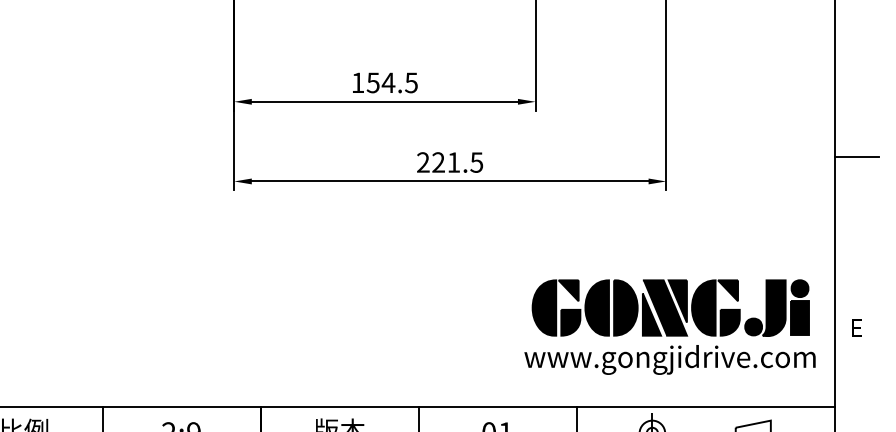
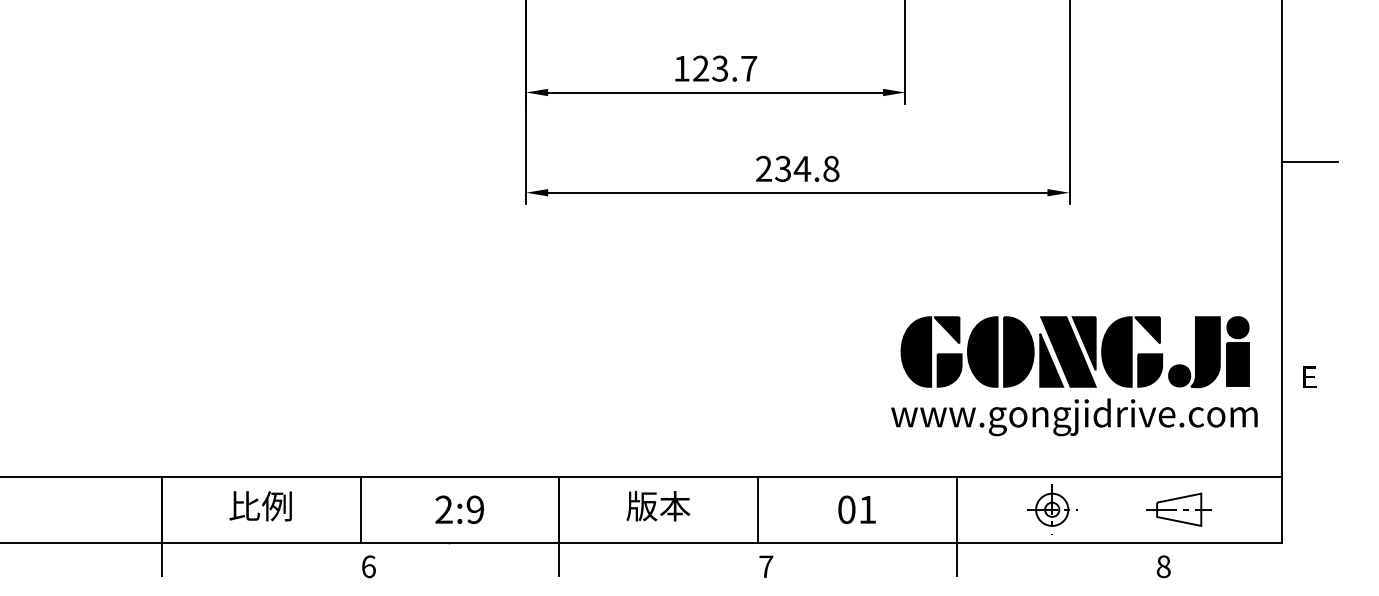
text: (391, 82) -> (724, 68), 154.5 -> 123.7
text: (457, 162) -> (807, 169), 221.5 -> 234.8

